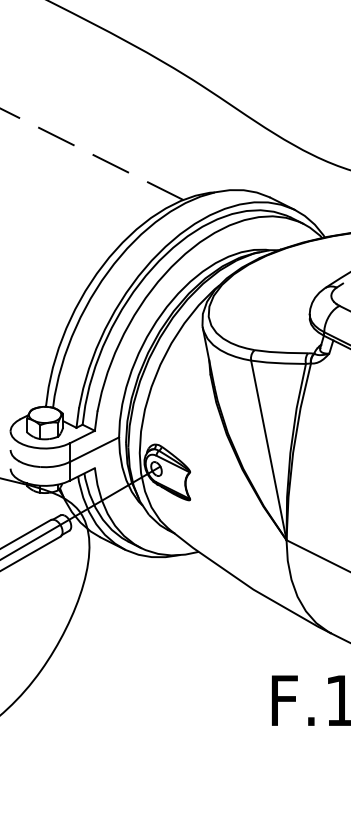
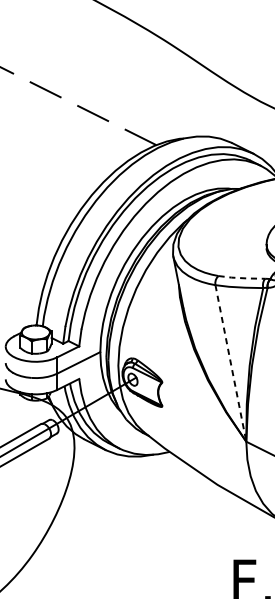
line: (281, 352) -> (241, 278), solid -> dashed
line: (268, 450) -> (230, 363), solid -> dashed

